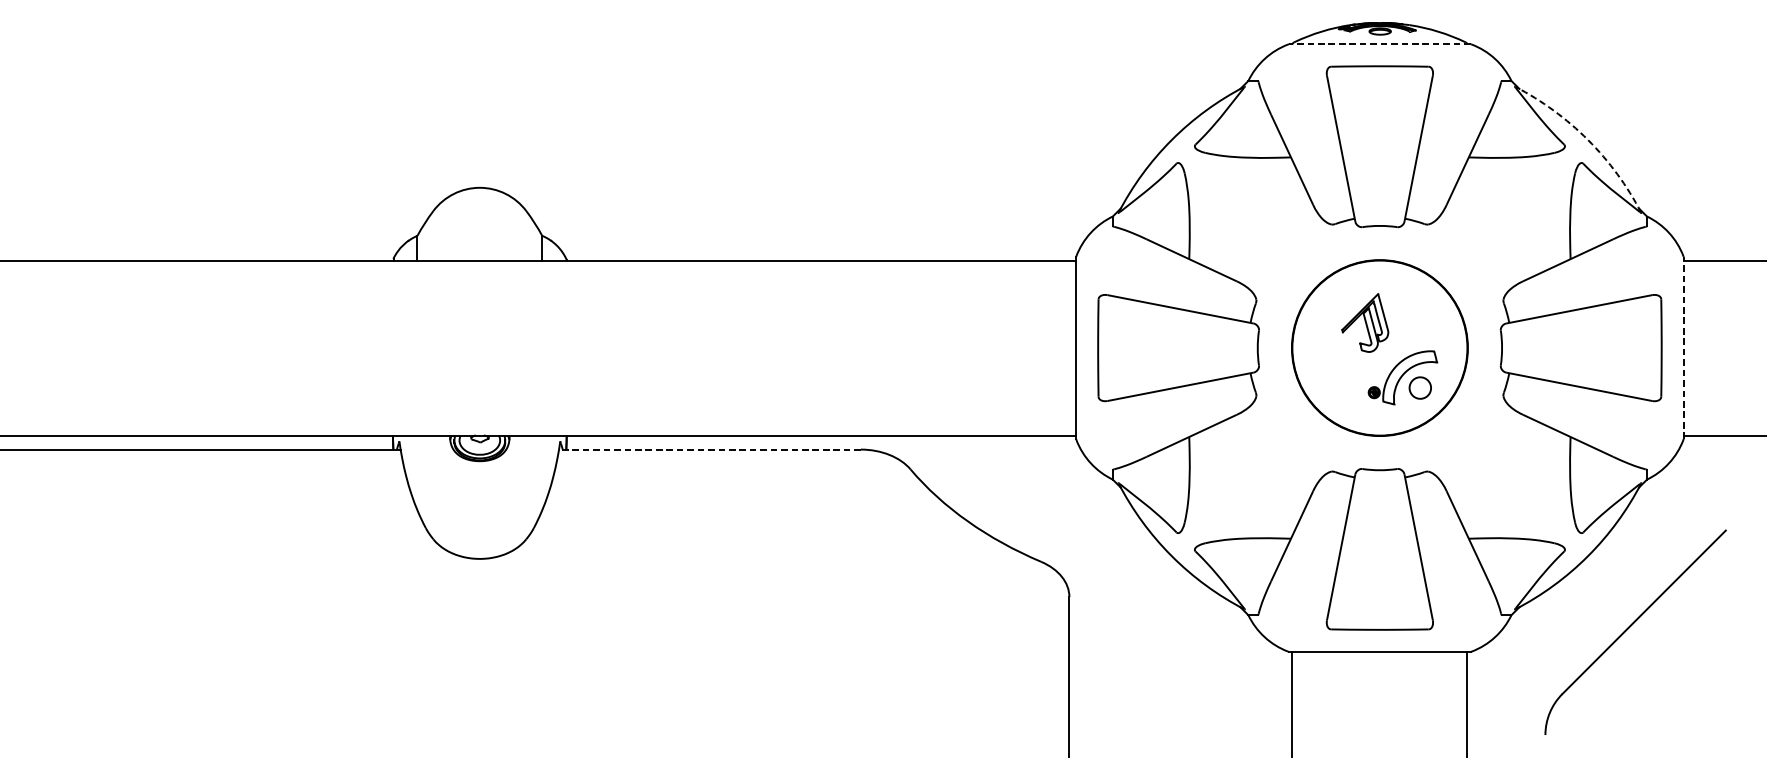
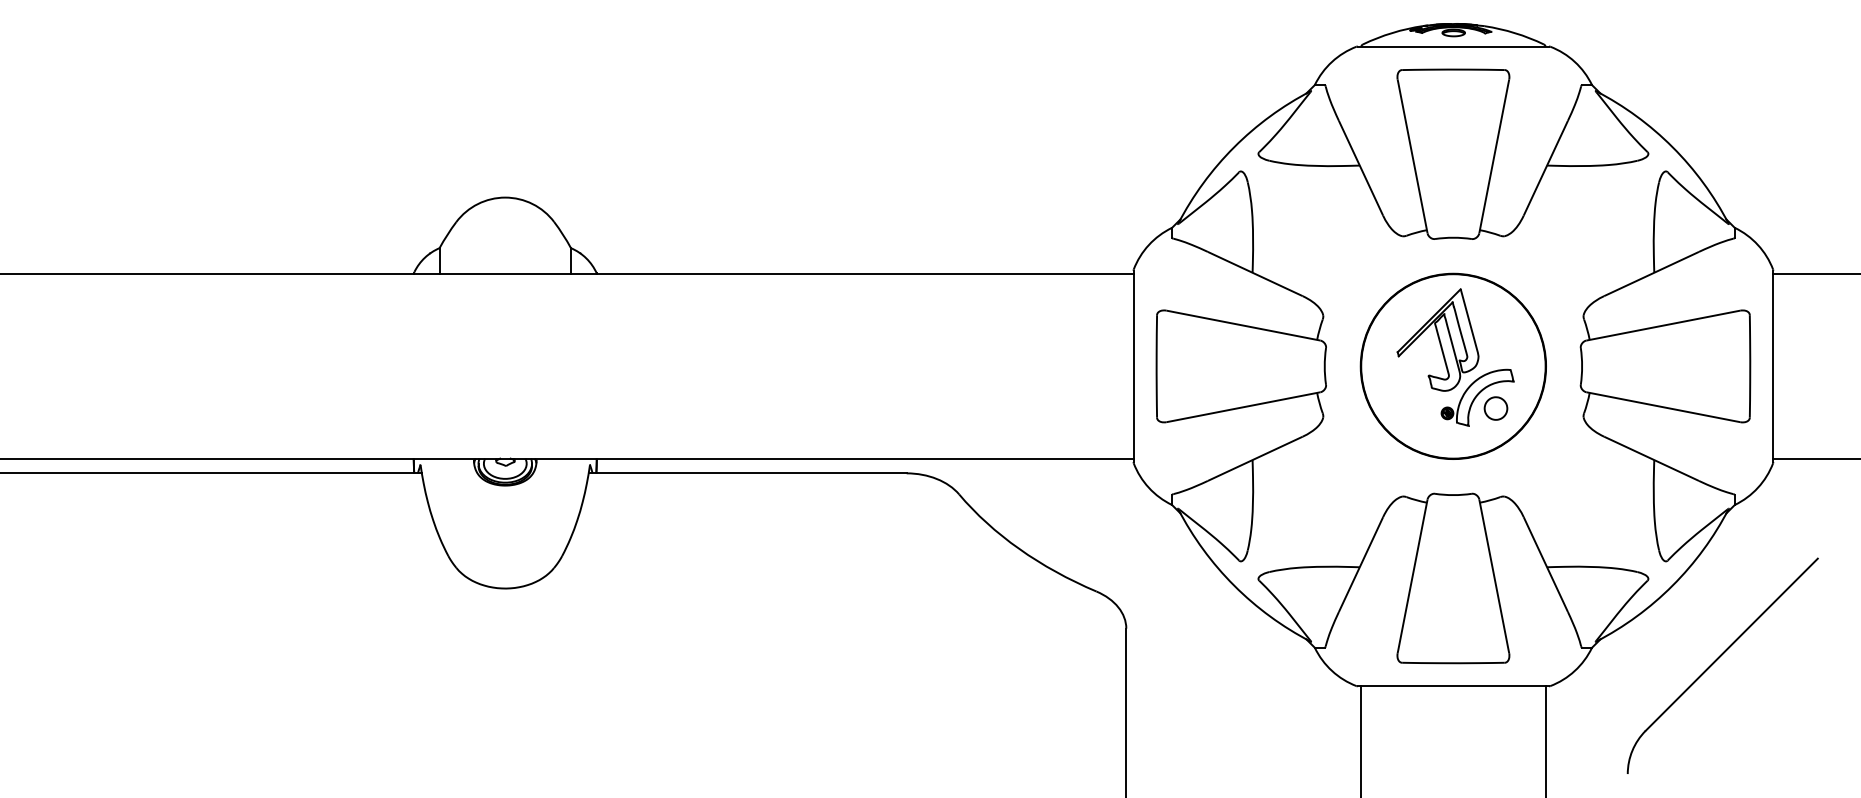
line: (1379, 44) -> (1453, 46), dashed -> solid
arc: (1587, 140) -> (1672, 147), dashed -> solid
part: (1364, 322) -> (1437, 339), size x1.67
line: (1683, 348) -> (1773, 366), dashed -> solid
line: (709, 449) -> (747, 473), dashed -> solid

